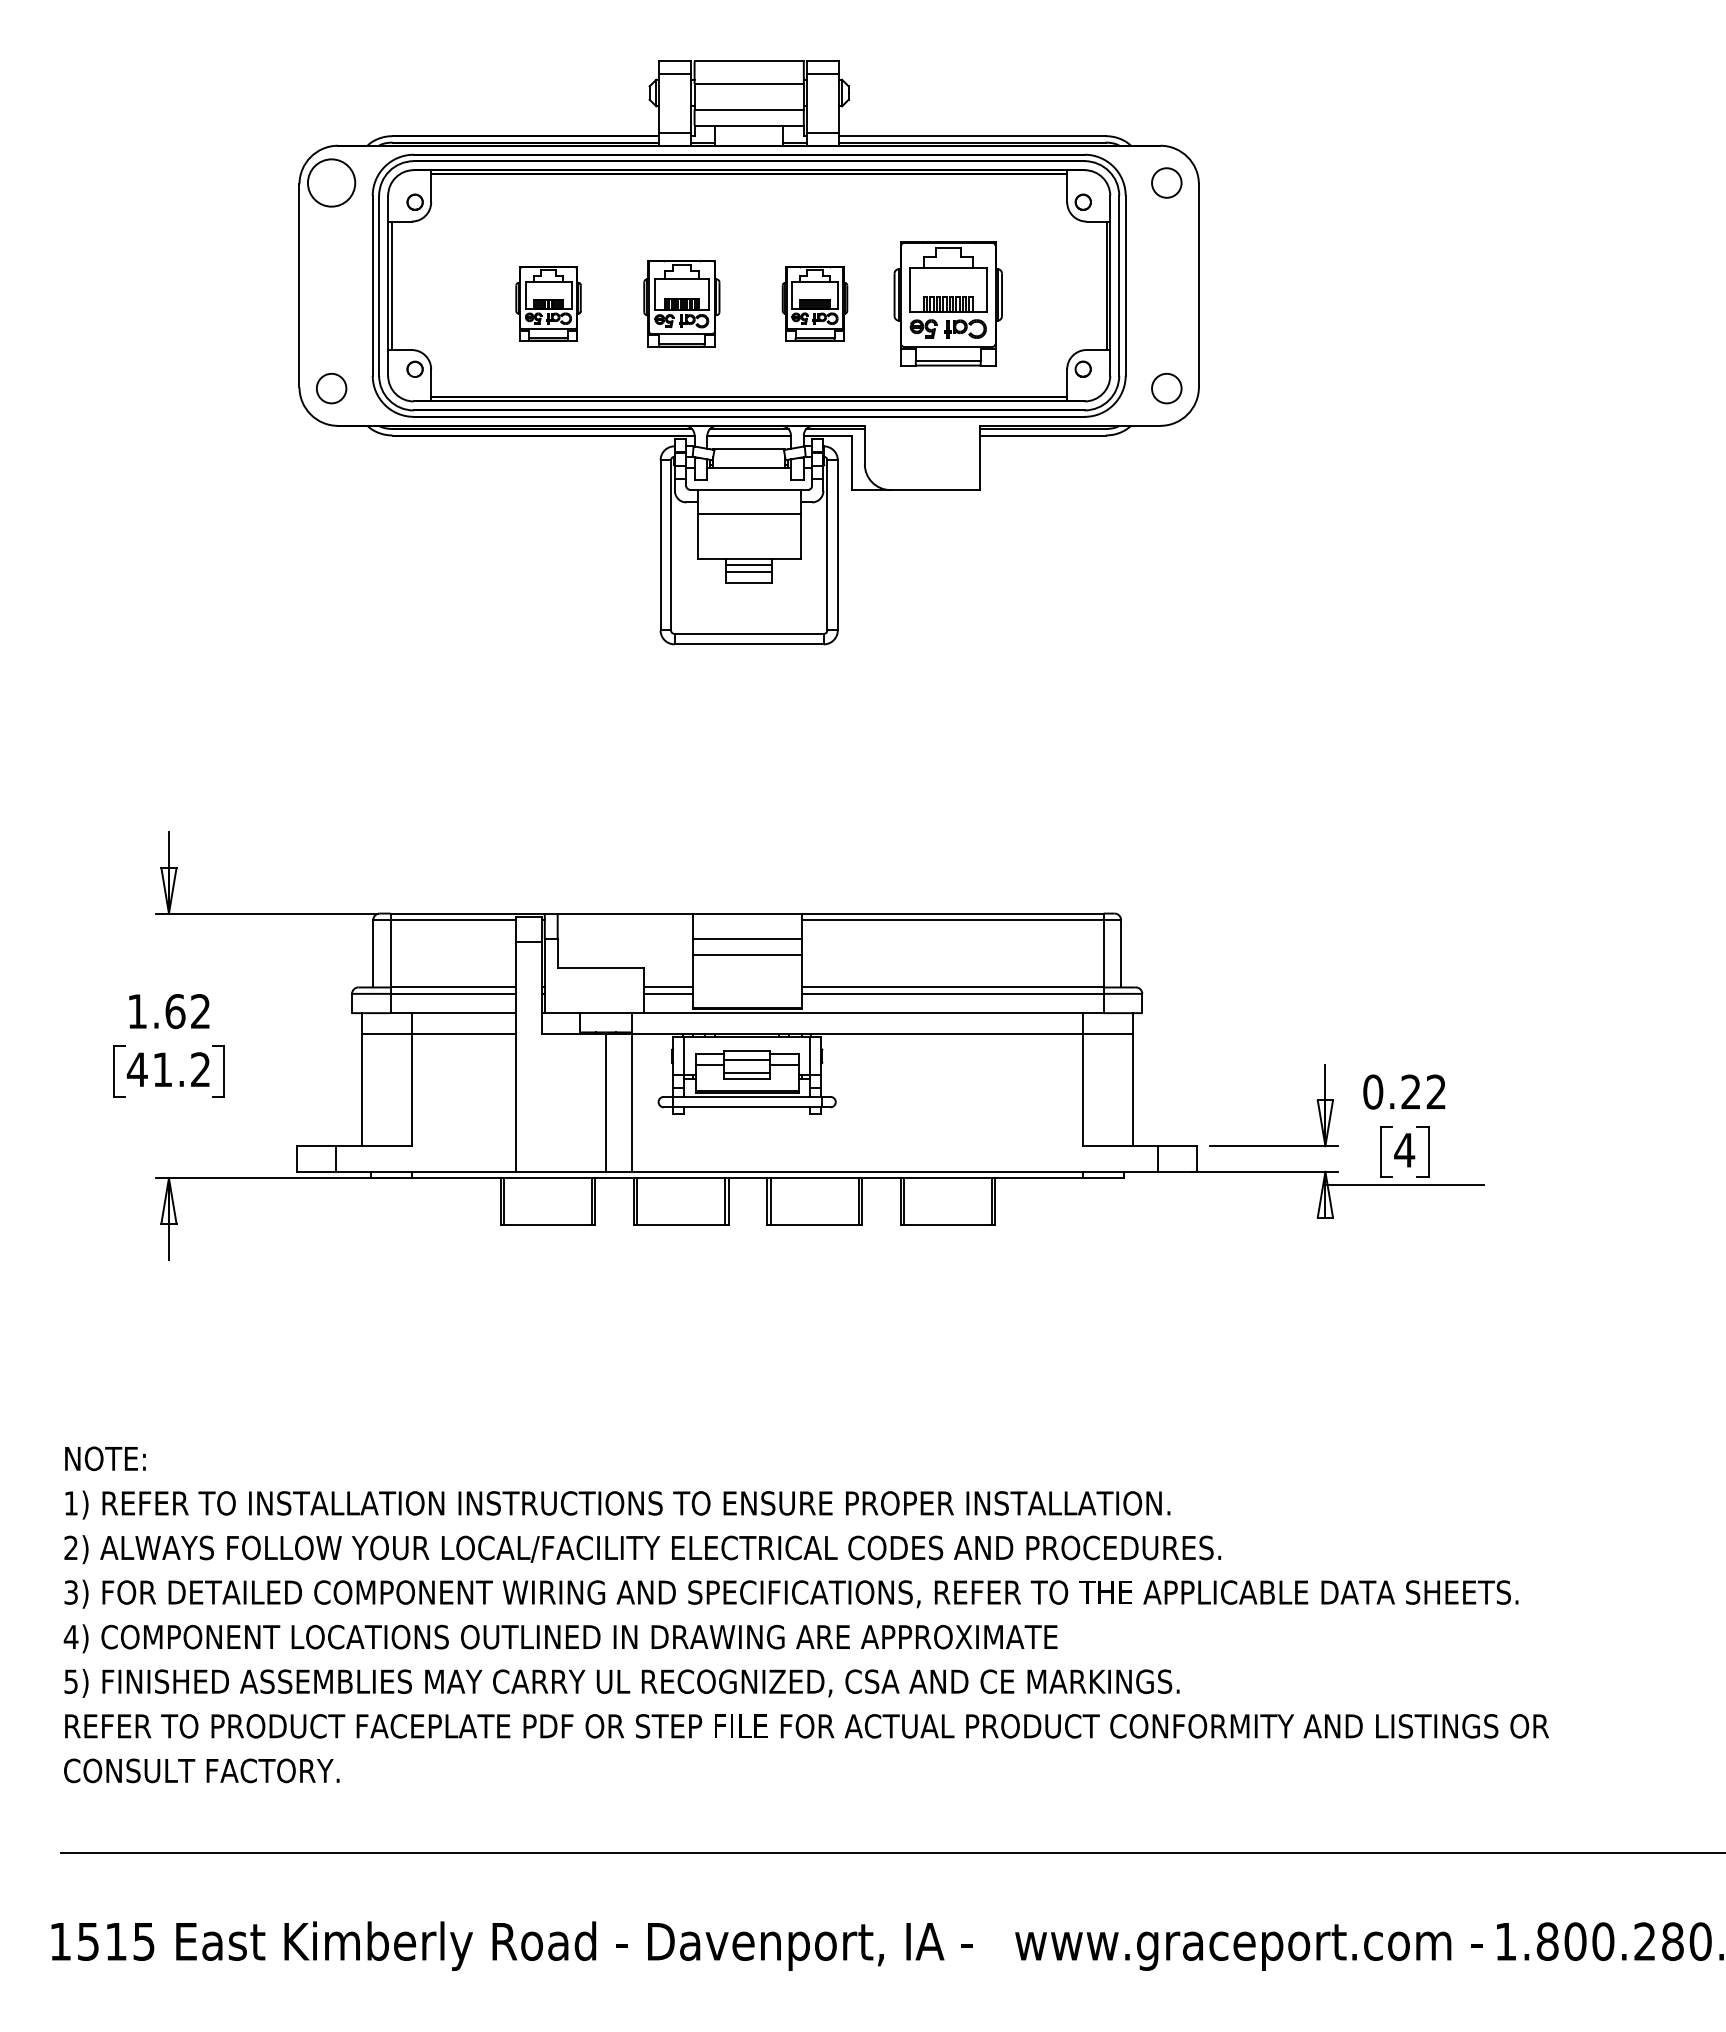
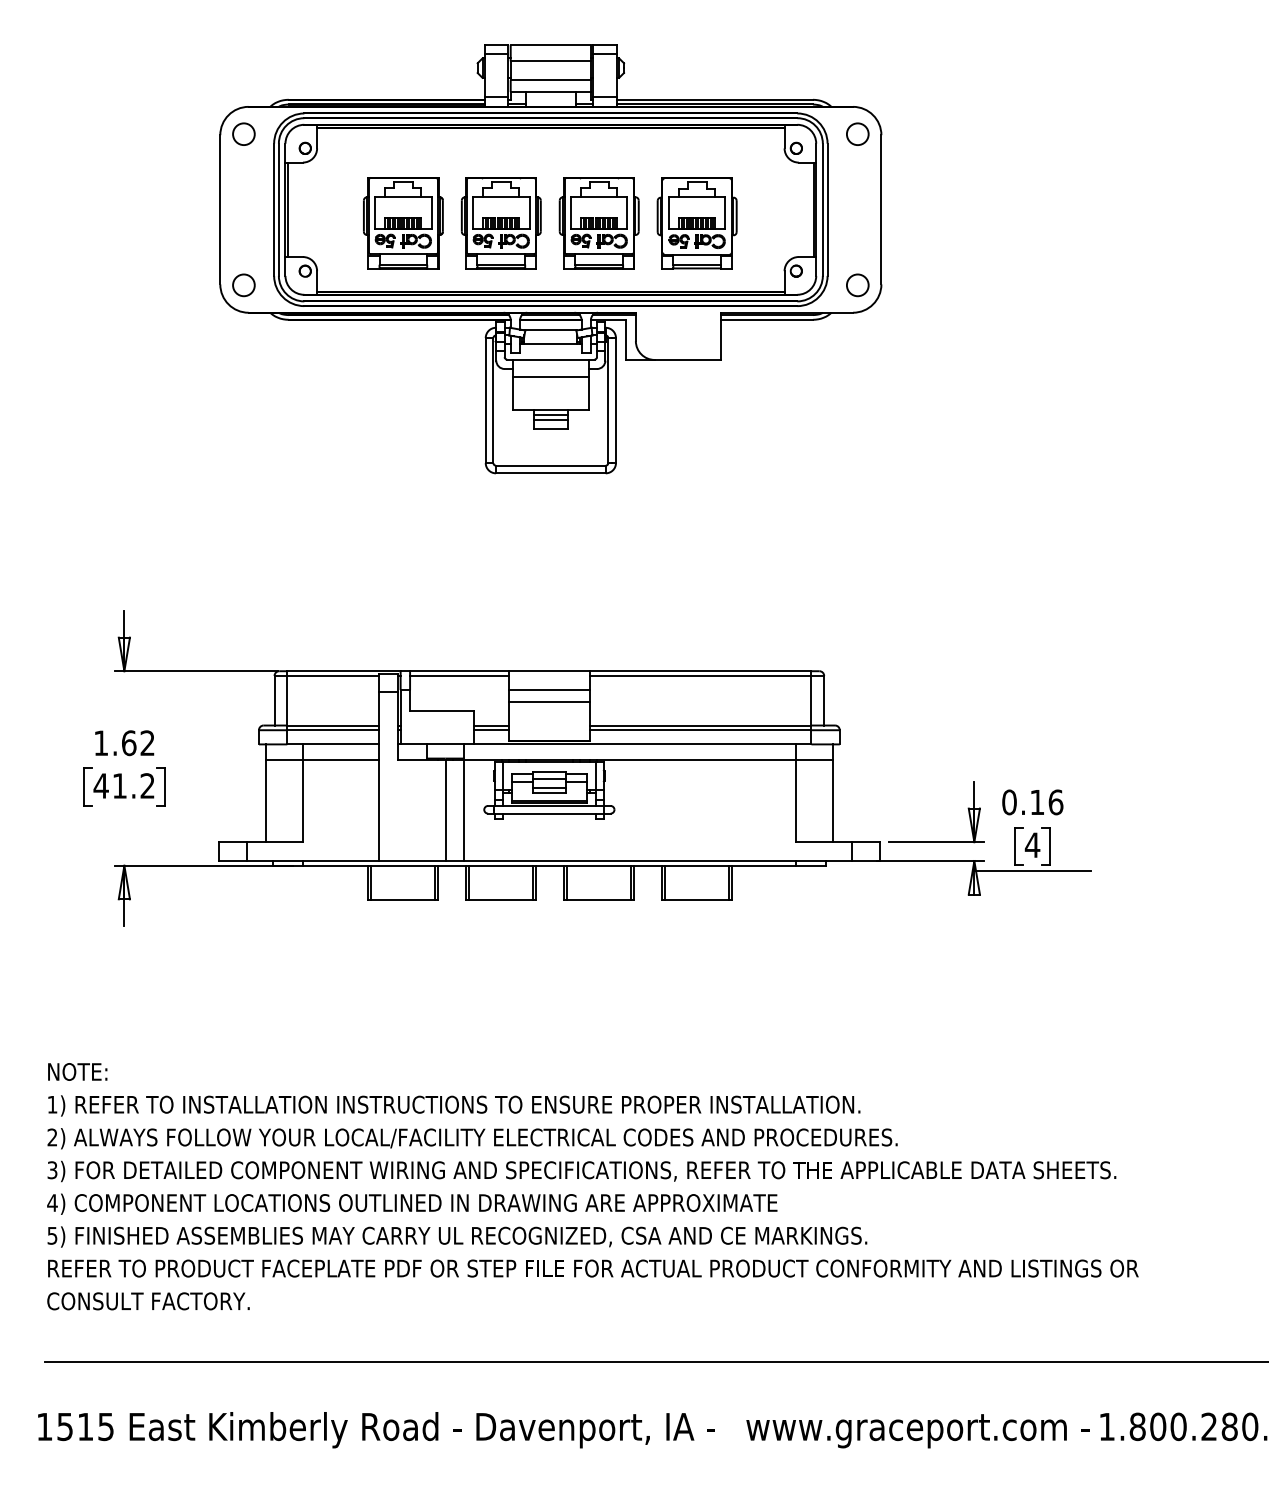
circle: (331, 182) -> (243, 133), size x0.62
part: (548, 303) -> (403, 222), size x1.67
part: (681, 303) -> (501, 222), size x1.43
part: (814, 303) -> (598, 222), size x1.67
line: (624, 920) -> (459, 676), added
text: (1423, 1091) -> (1046, 801), 0.22 -> 0.16

